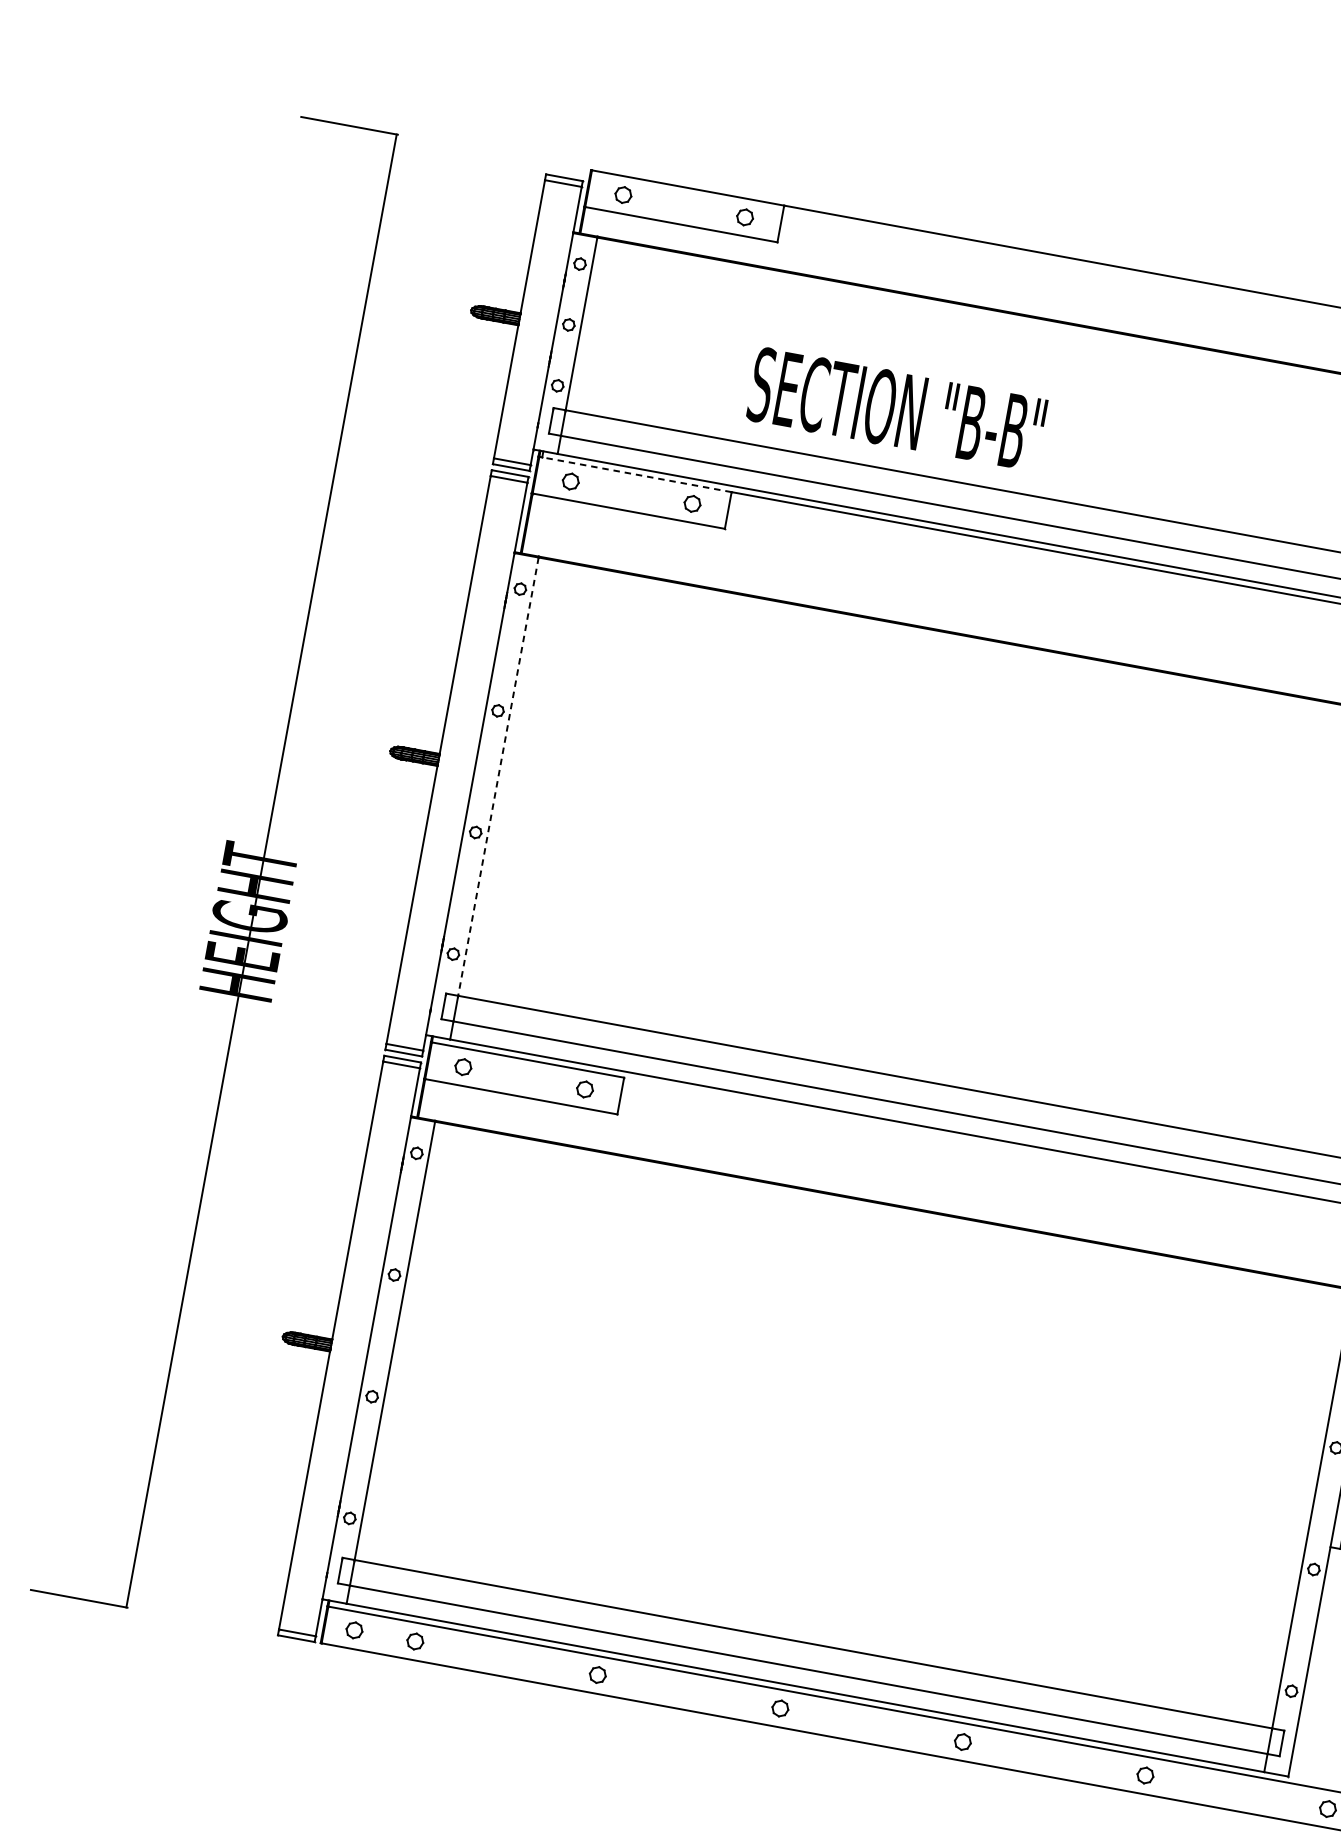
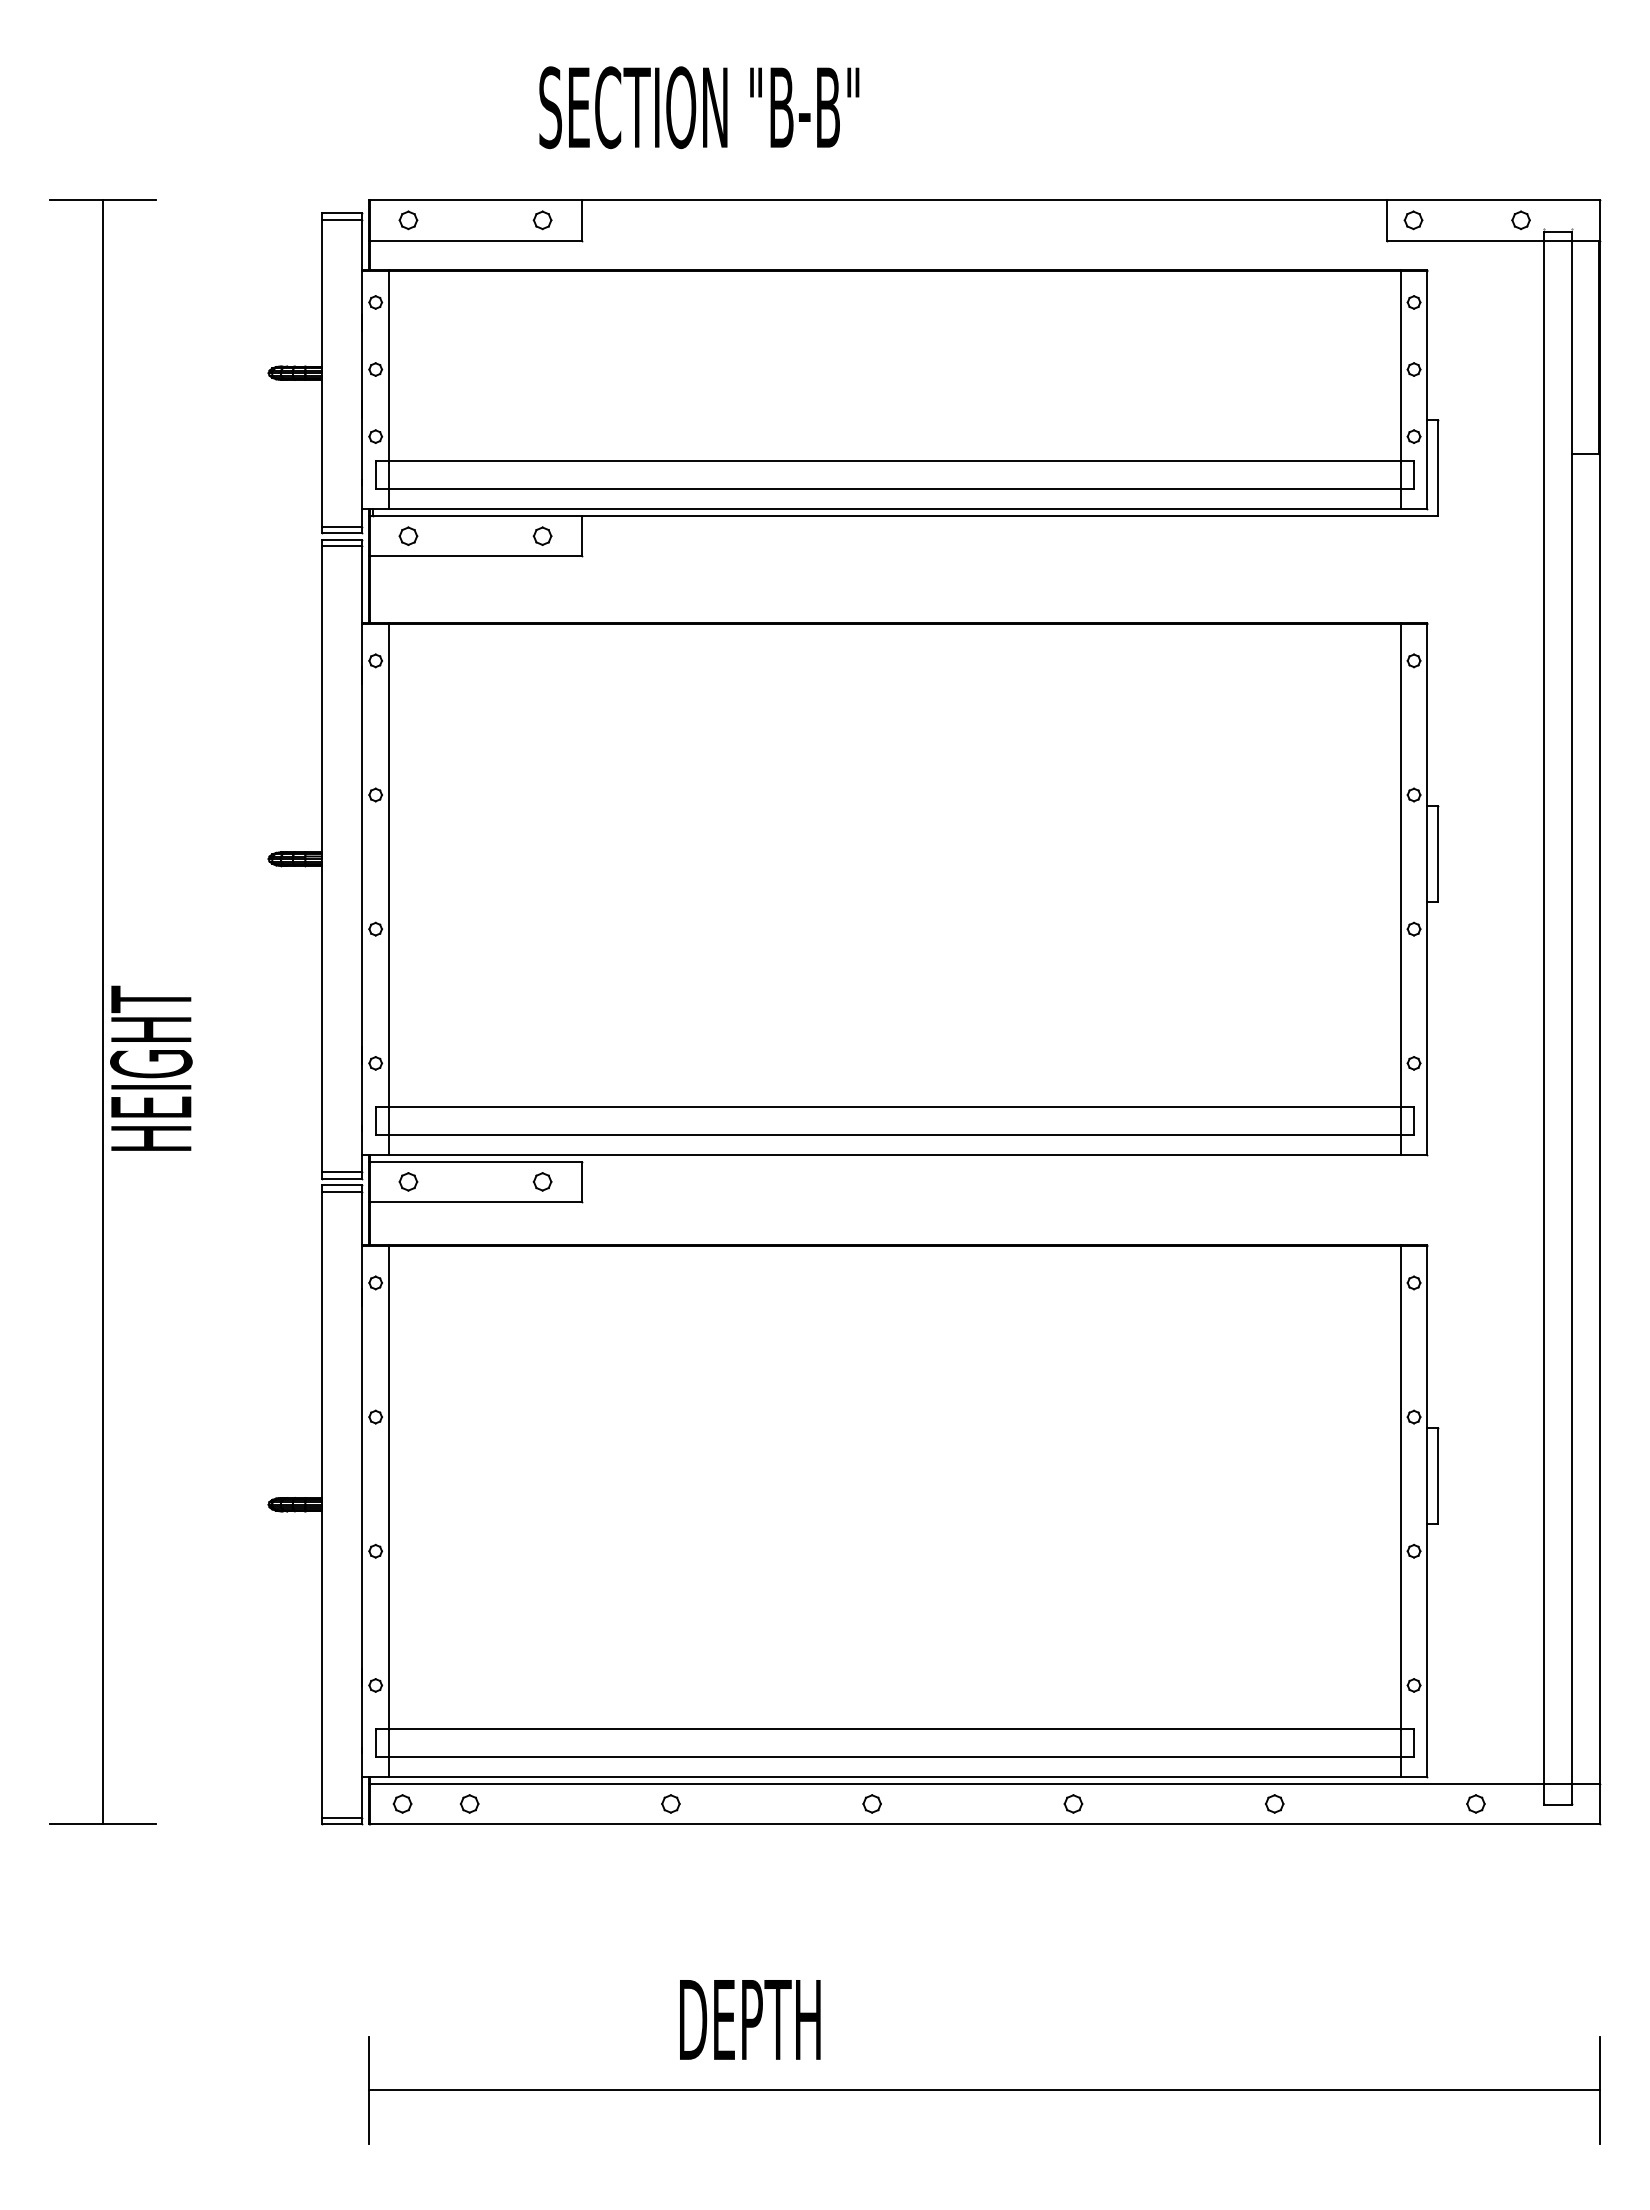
text: (897, 409) -> (699, 107), moved
line: (636, 475) -> (477, 516), dashed -> solid
line: (498, 777) -> (389, 865), dashed -> solid
line: (261, 871) -> (102, 1012), moved

